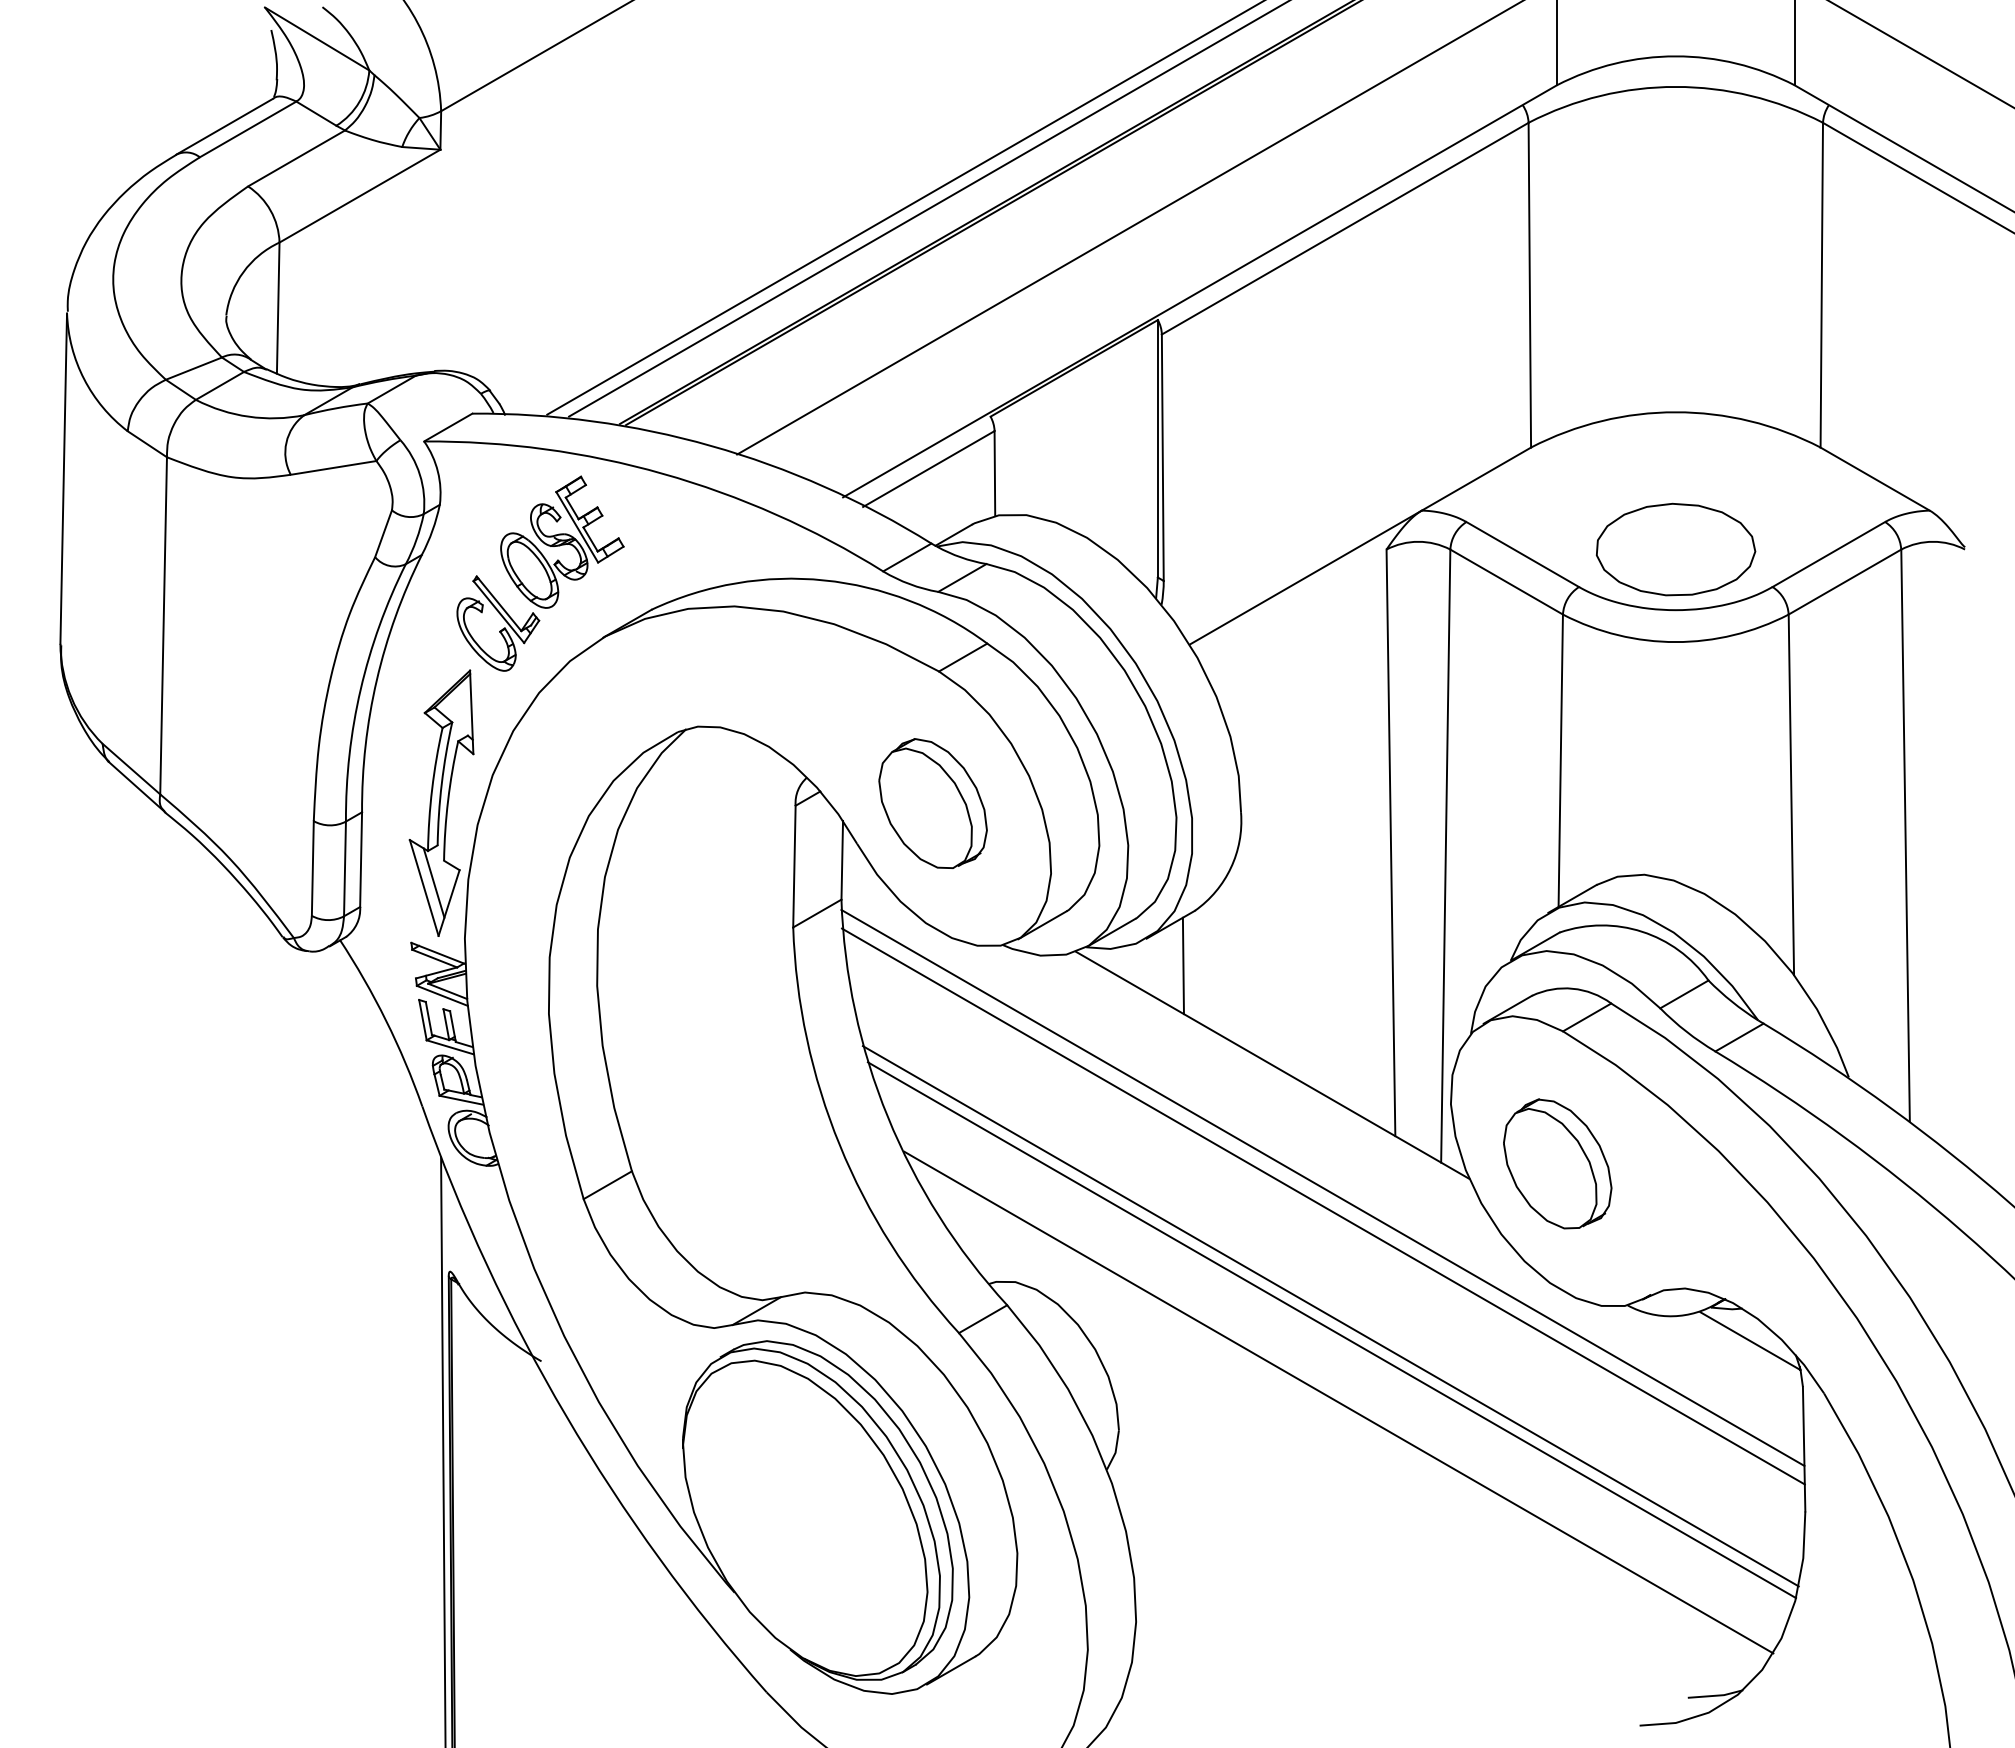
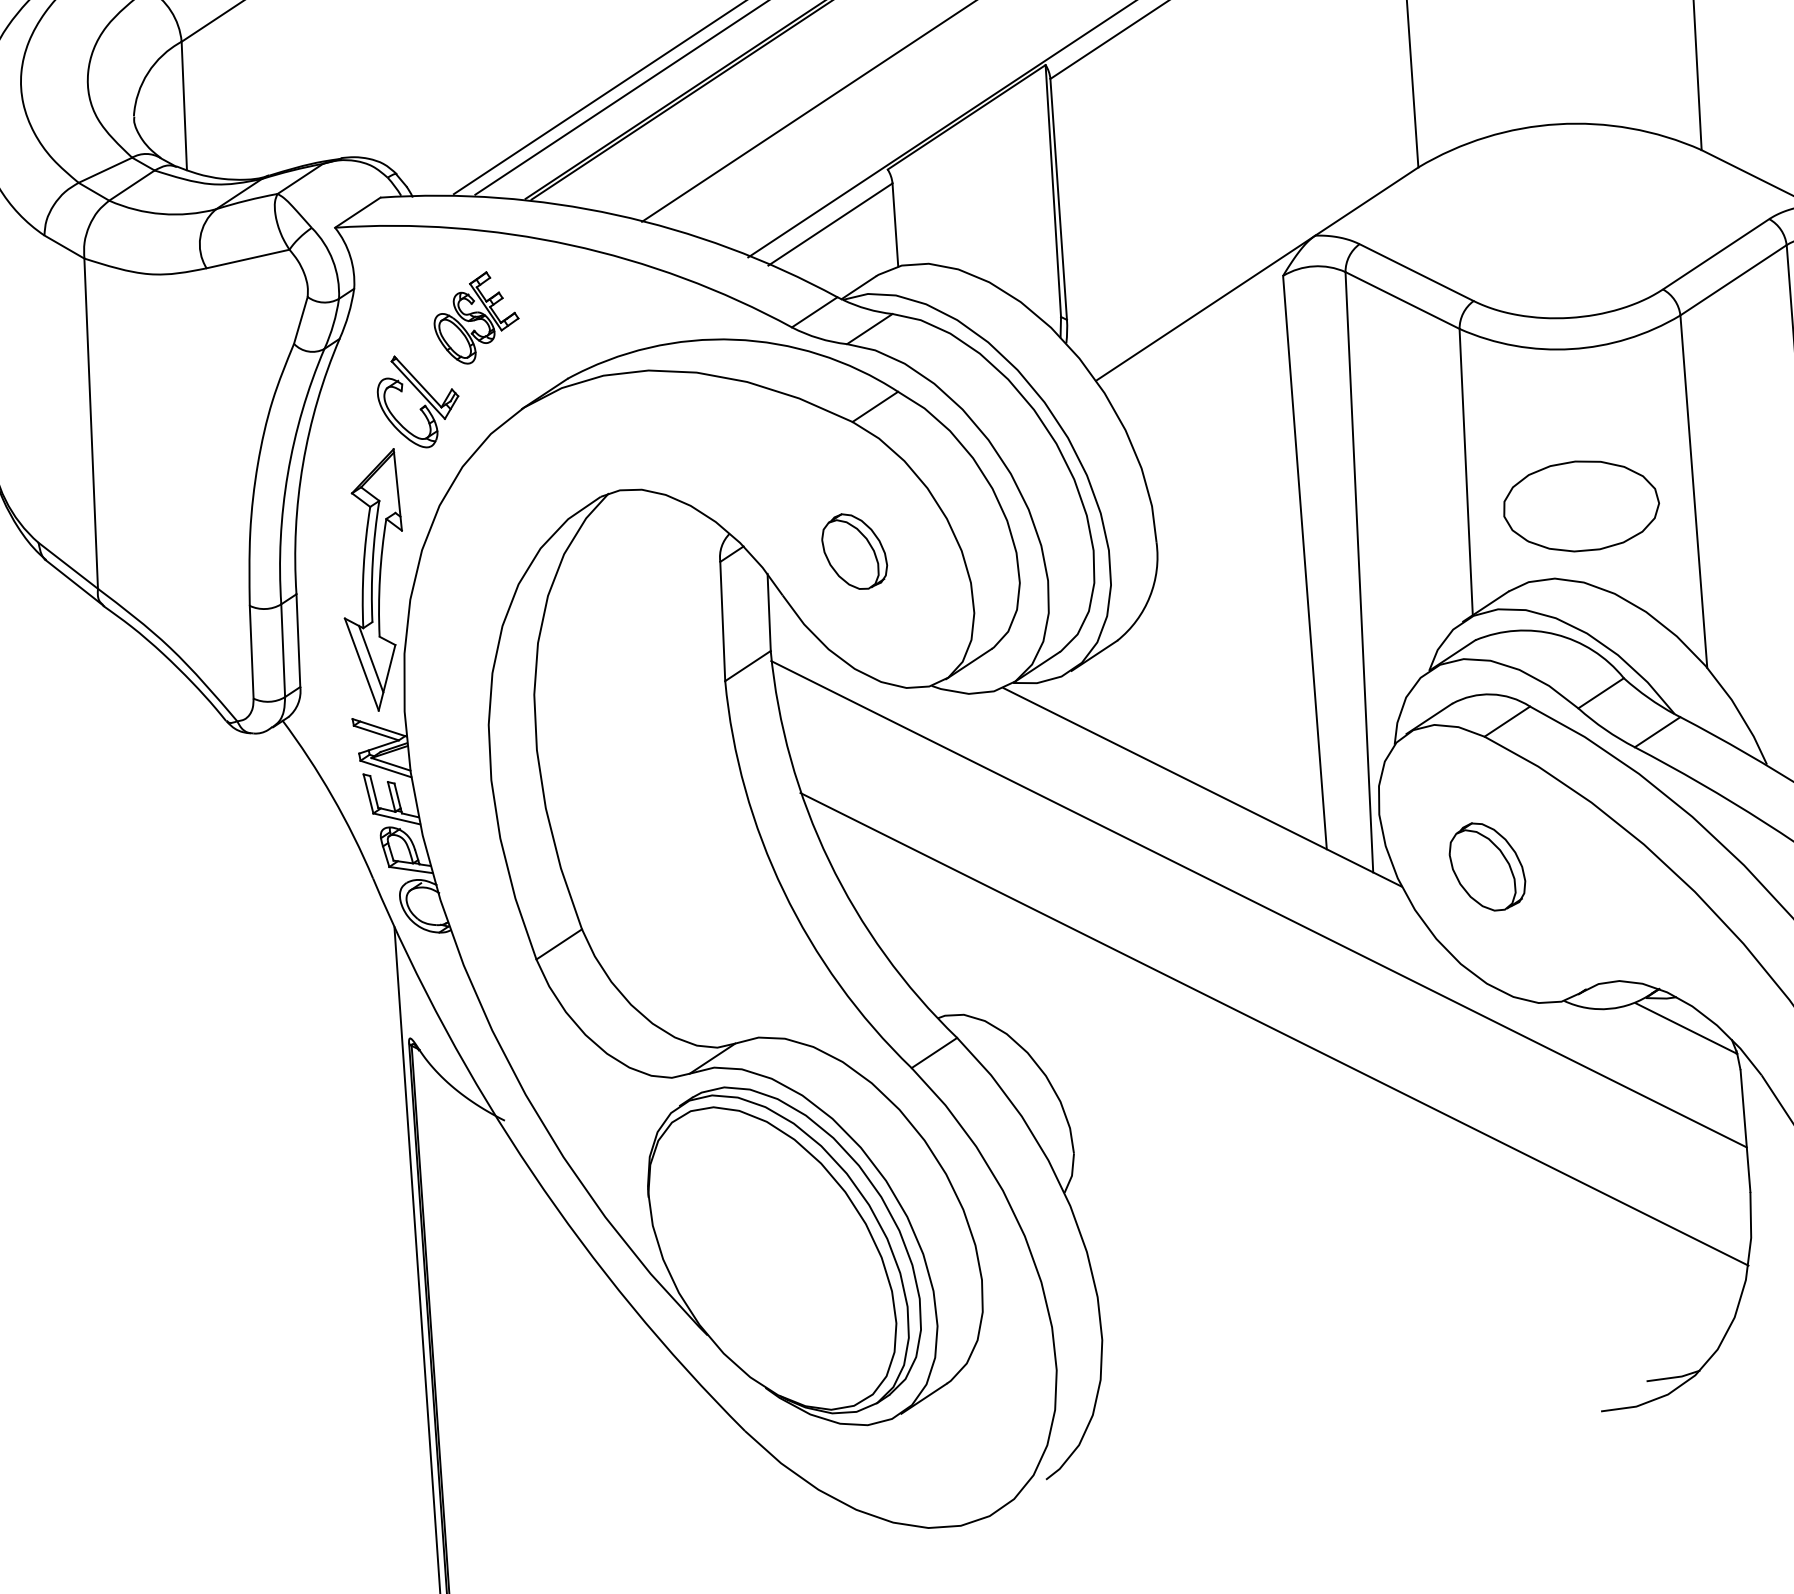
part: (562, 541) -> (476, 317), size x0.7
part: (1676, 549) -> (1581, 506), moved
part: (932, 803) -> (854, 551), size x0.6
line: (1182, 965) -> (1108, 695), removed
part: (1557, 1163) -> (1487, 866), size x0.7
line: (1322, 1206) -> (1259, 922), removed
line: (1331, 1330) -> (1275, 1043), removed
line: (1338, 1402) -> (1287, 1113), removed

